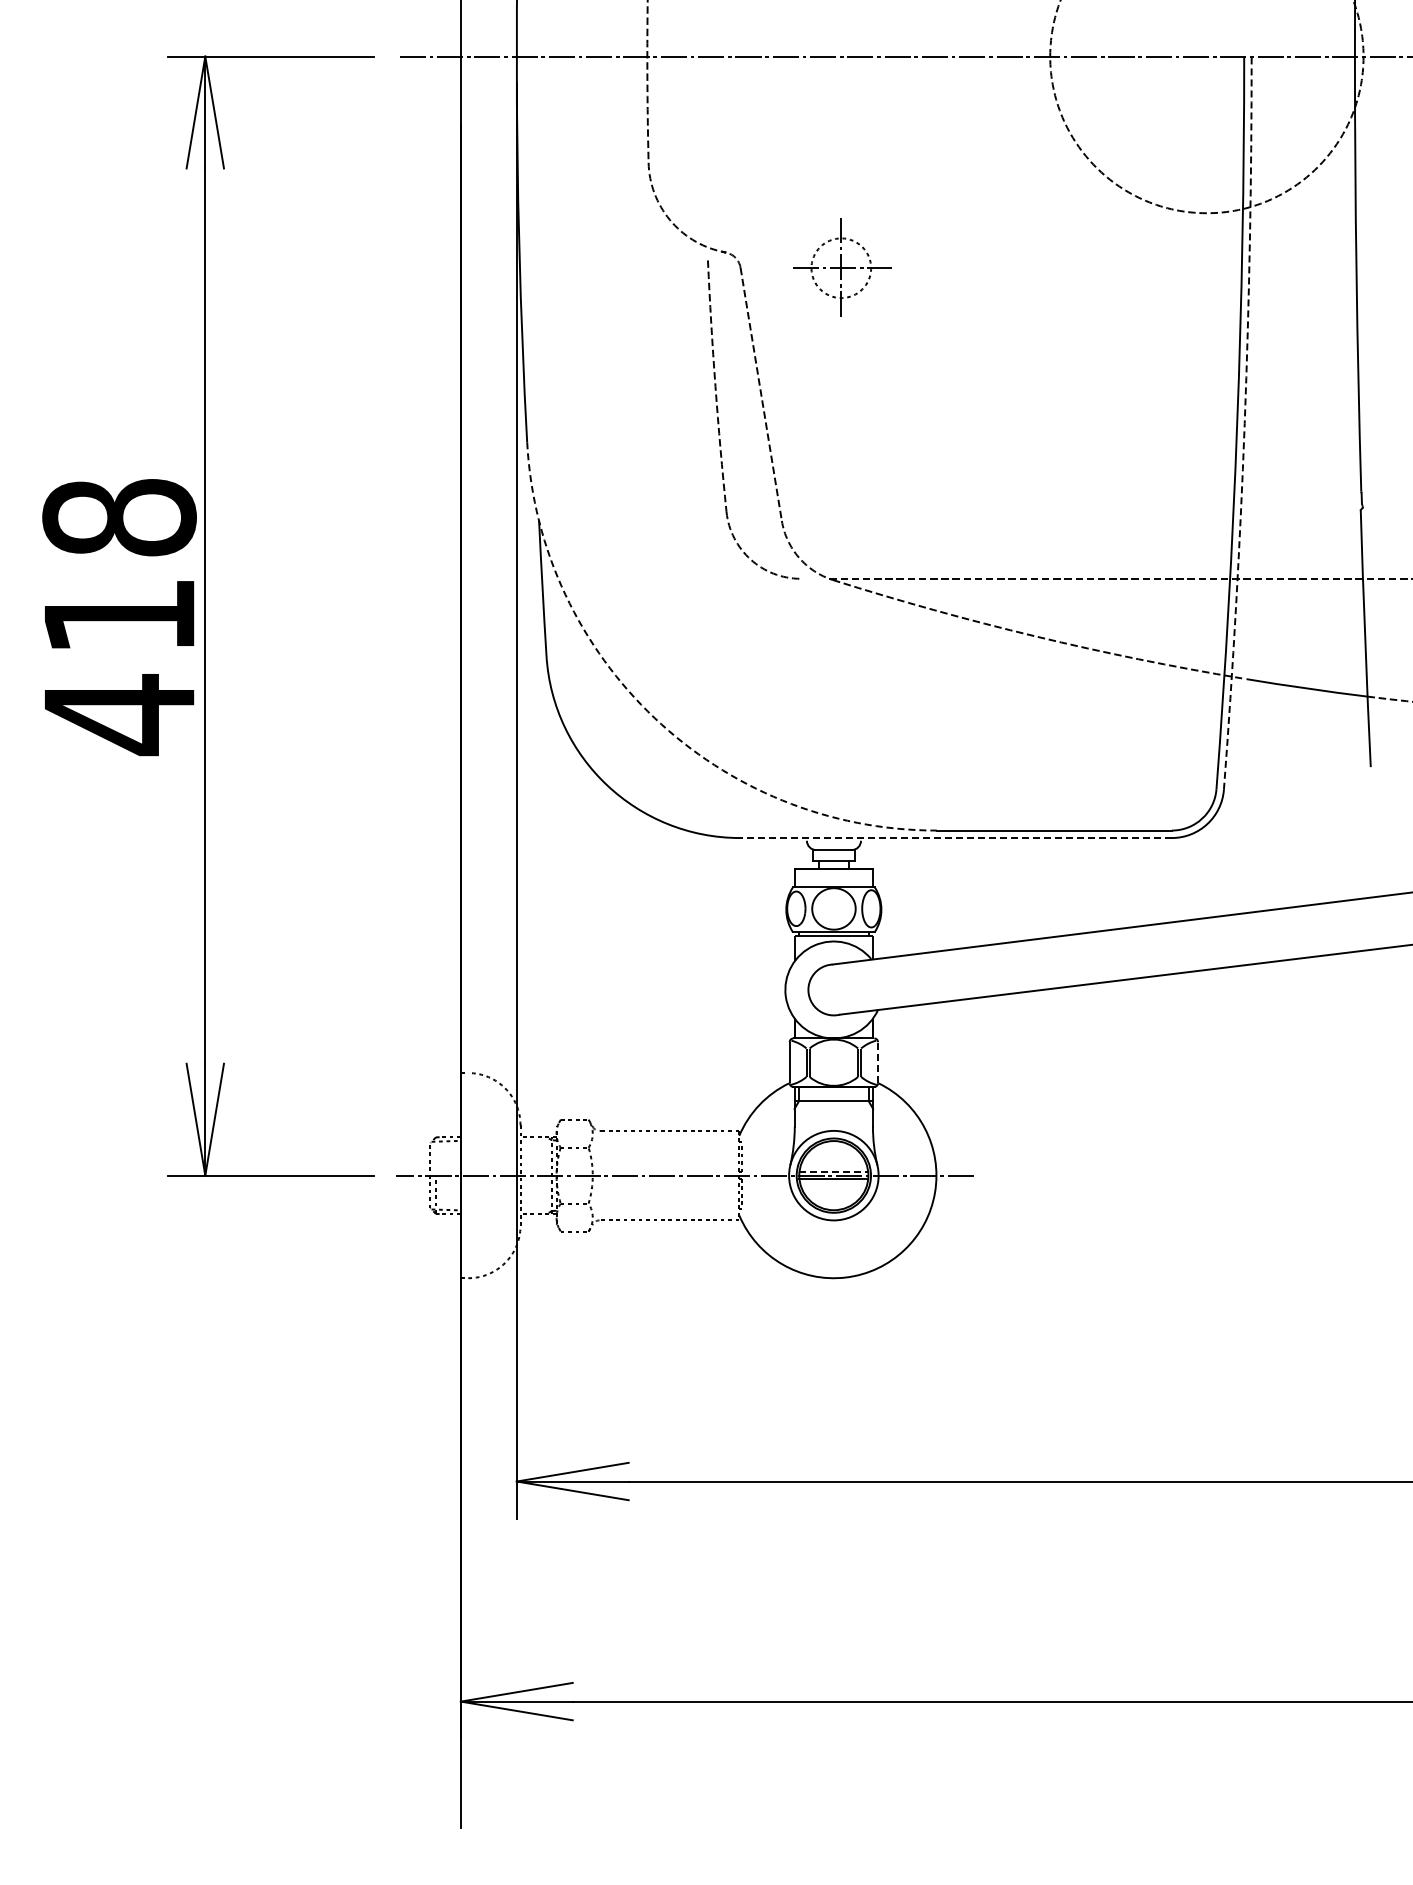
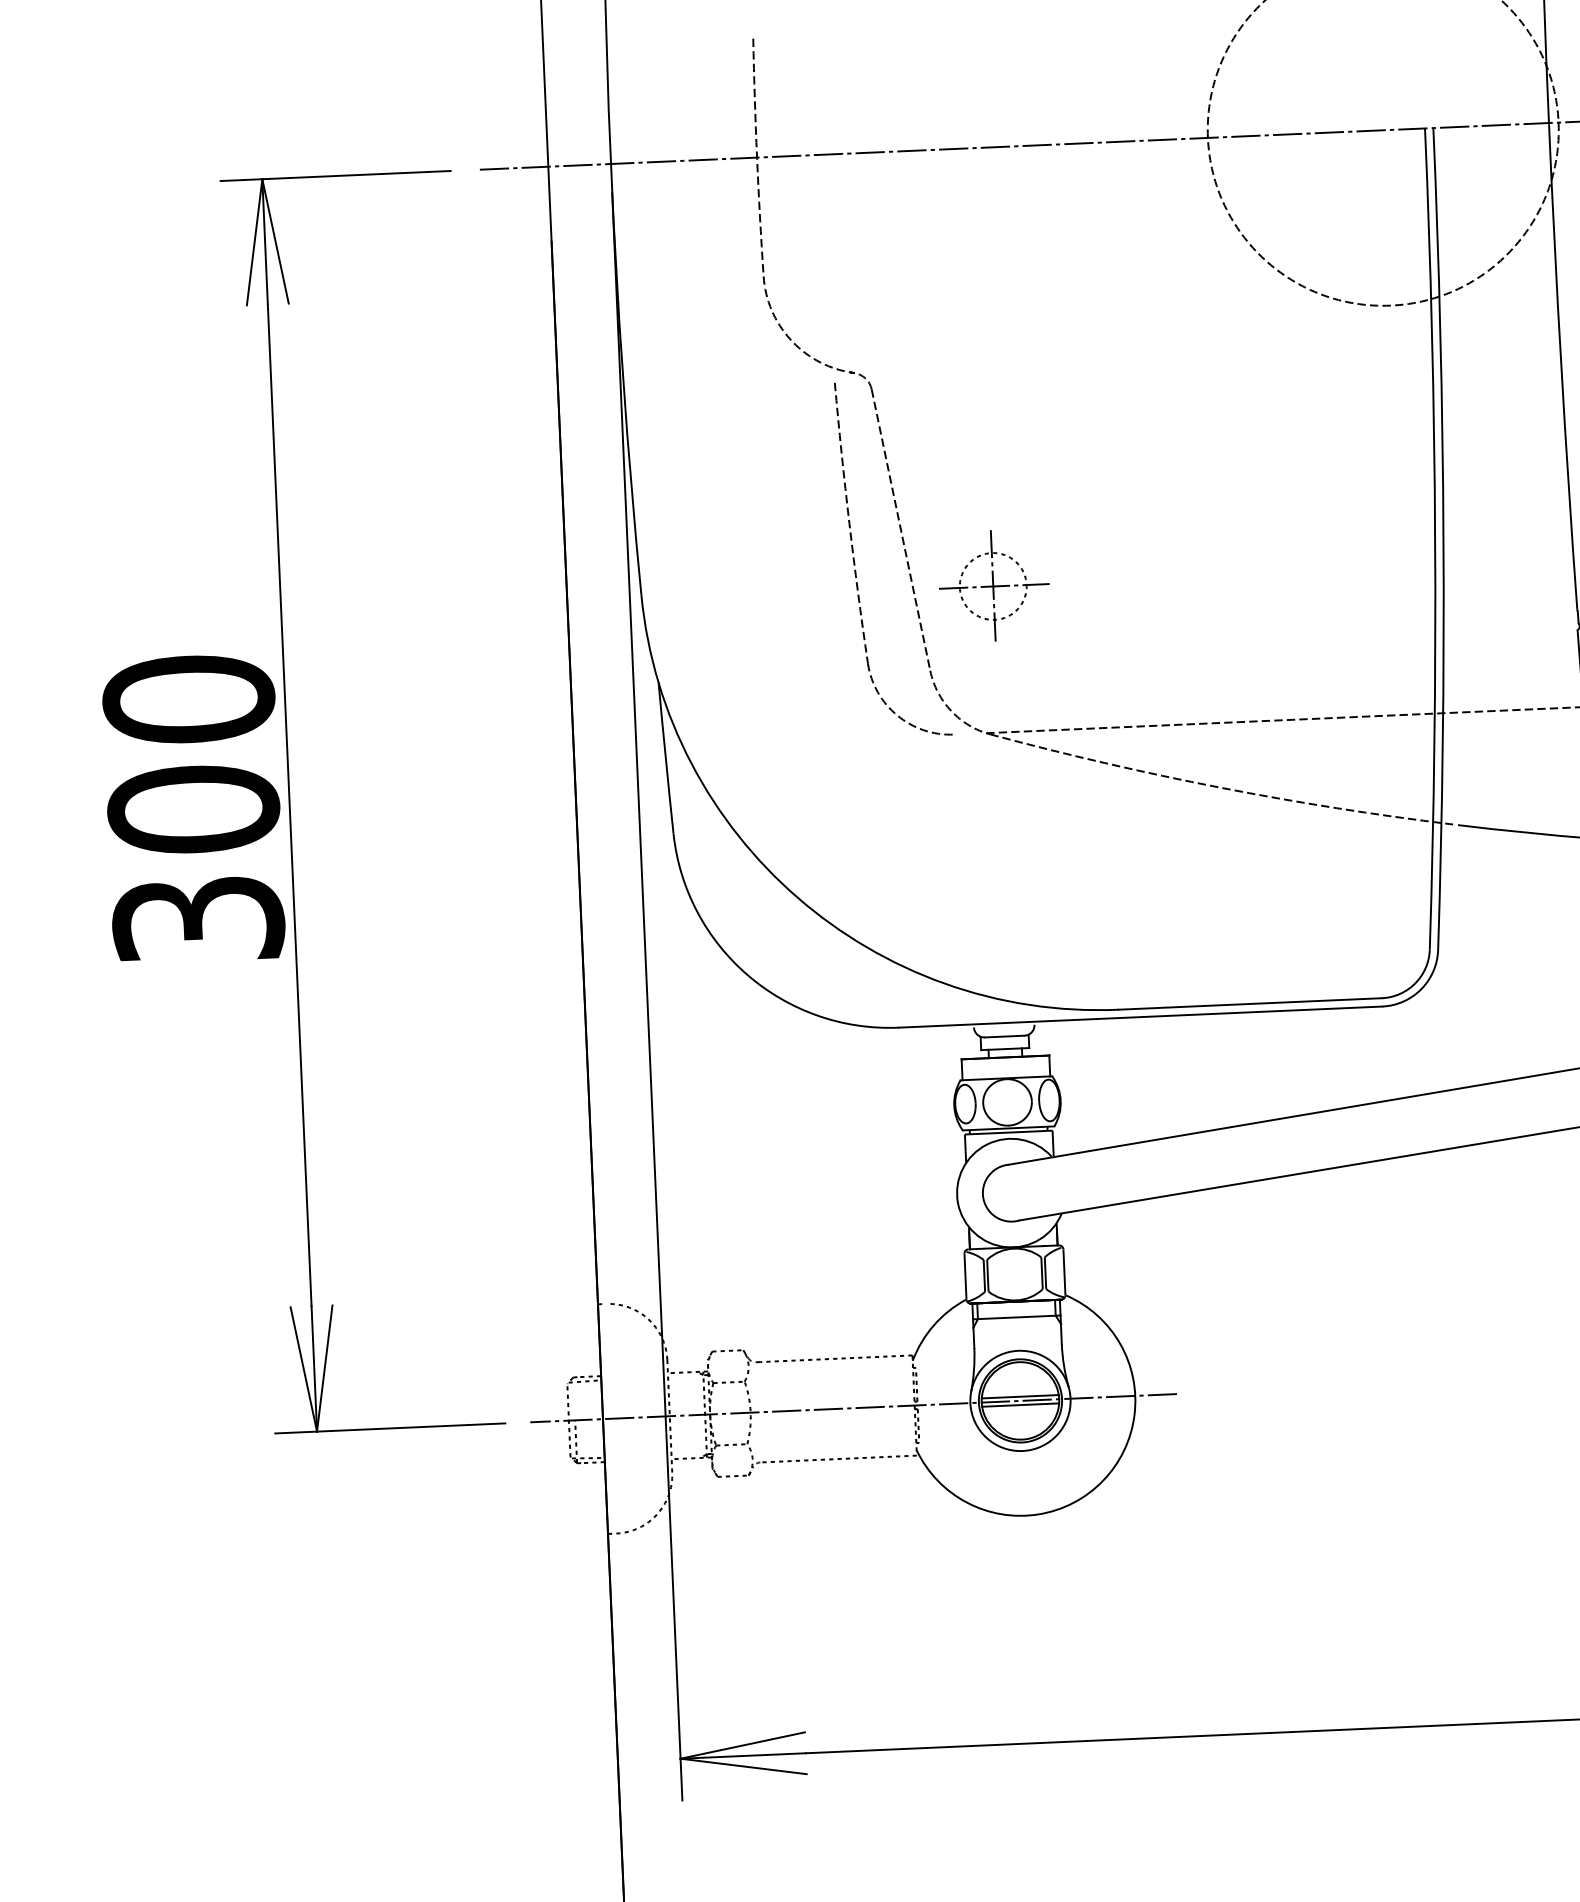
part: (842, 267) -> (994, 585), moved
arc: (1244, 423) -> (1443, 539), dashed -> solid
text: (119, 617) -> (193, 811), 418 -> 300
arc: (654, 718) -> (797, 898), dashed -> solid
line: (955, 838) -> (1140, 1017), dashed -> solid
line: (878, 1062) -> (1064, 1272), dashed -> solid
line: (834, 1171) -> (1020, 1396), dashed -> solid

